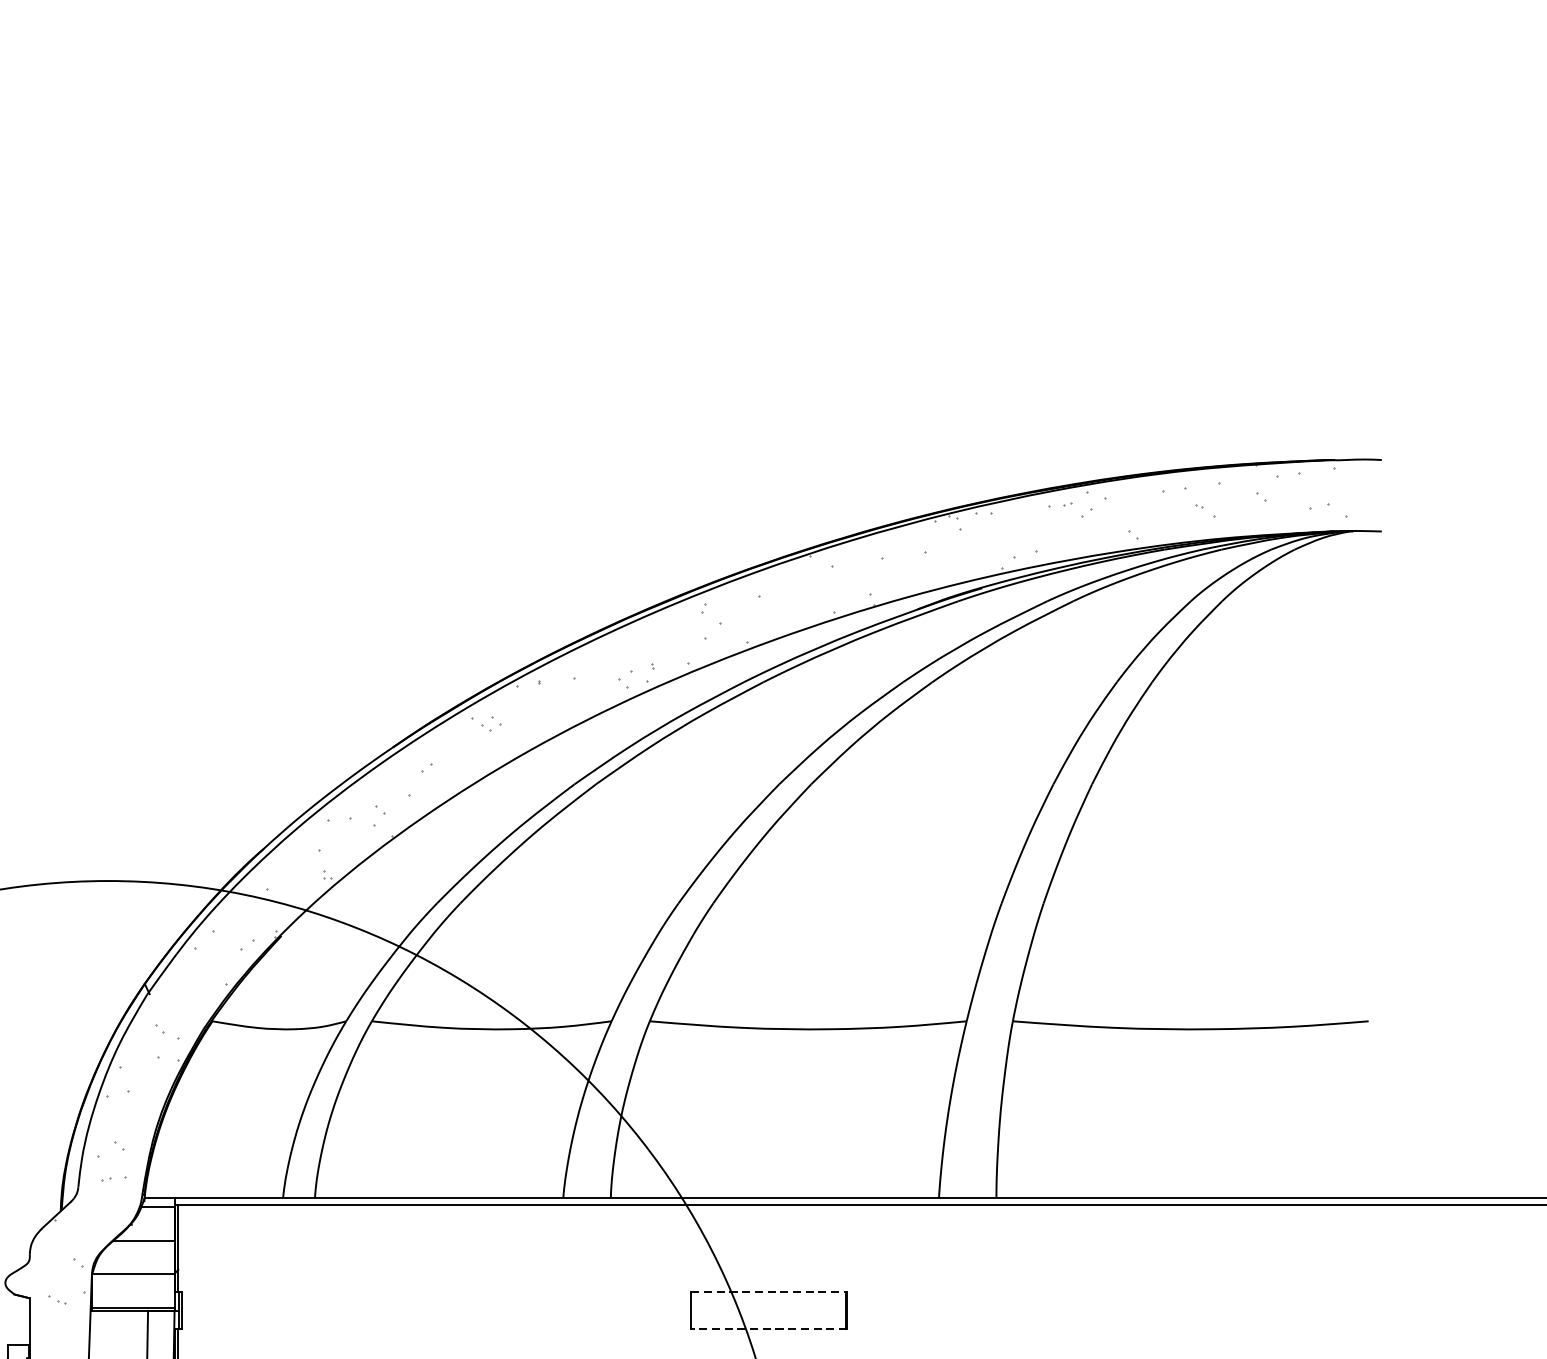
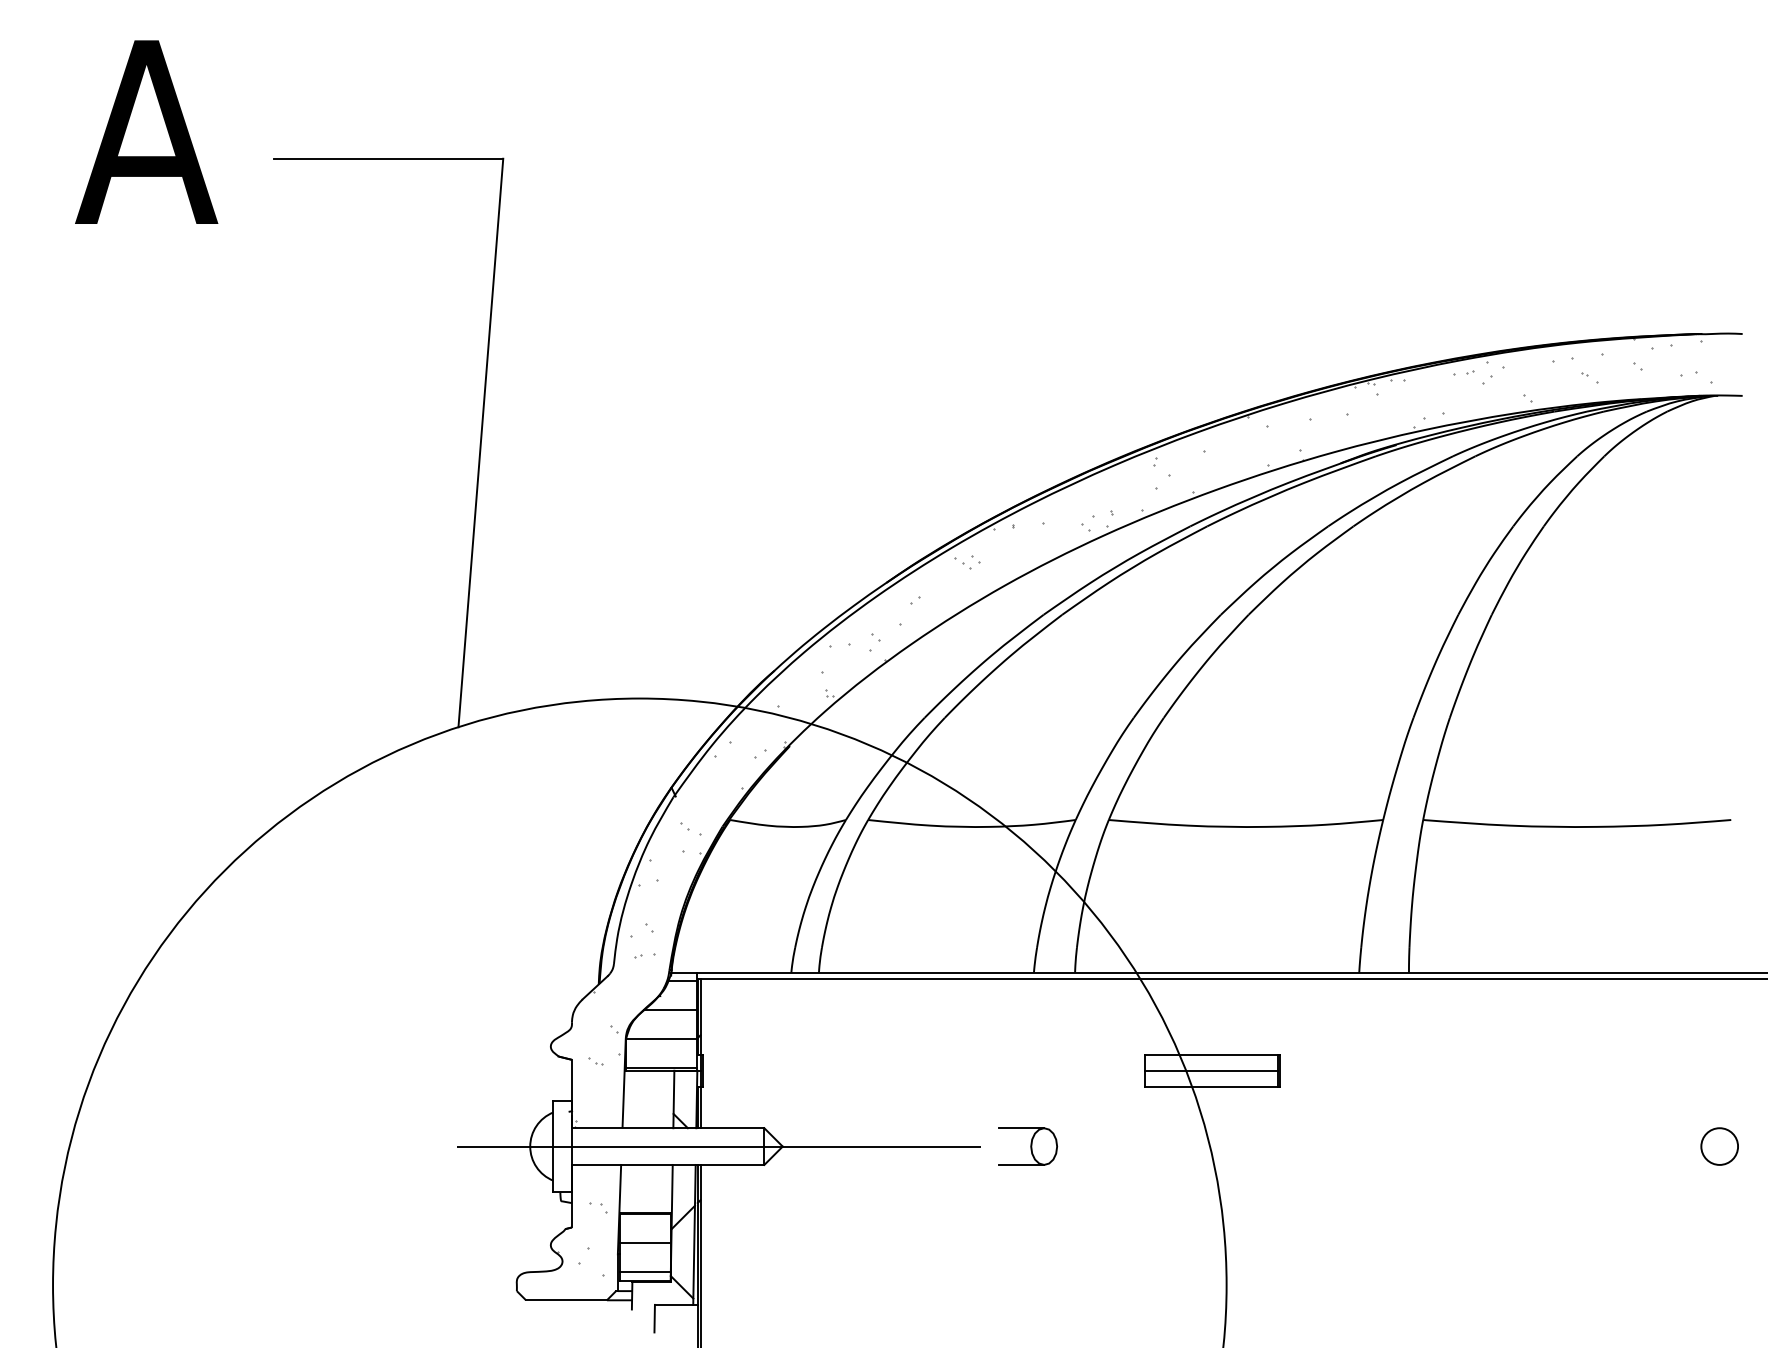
line: (769, 1292) -> (1212, 1054), dashed -> solid
line: (768, 1310) -> (1211, 1070), added
line: (768, 1329) -> (1211, 1086), dashed -> solid

